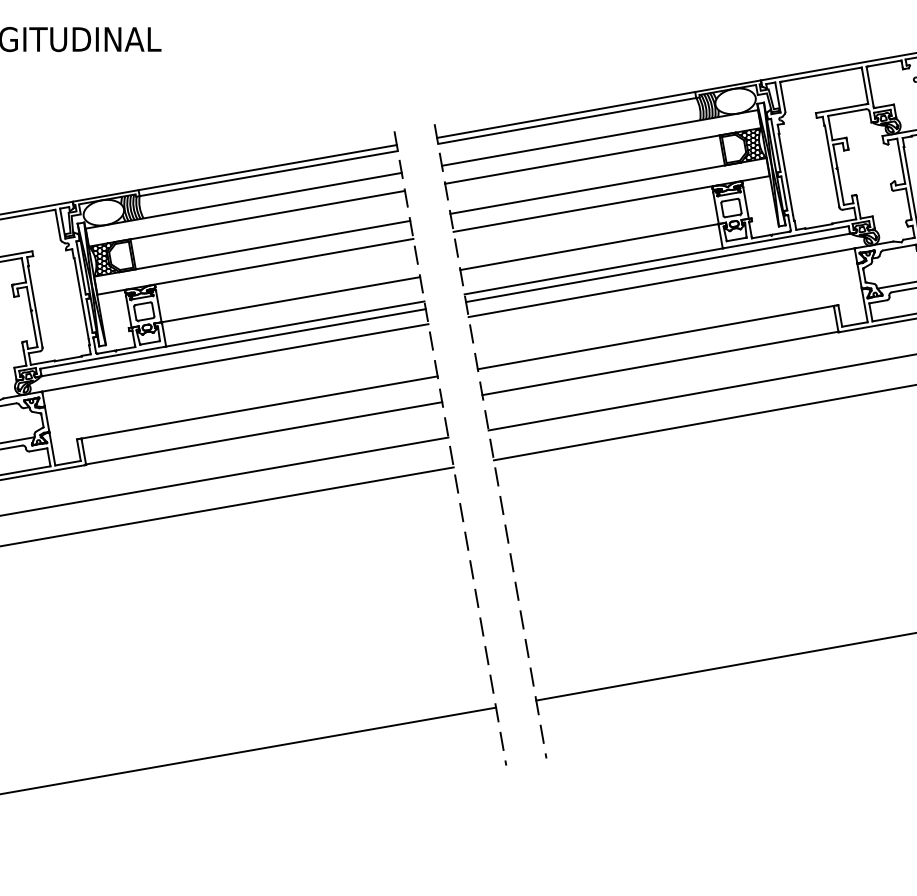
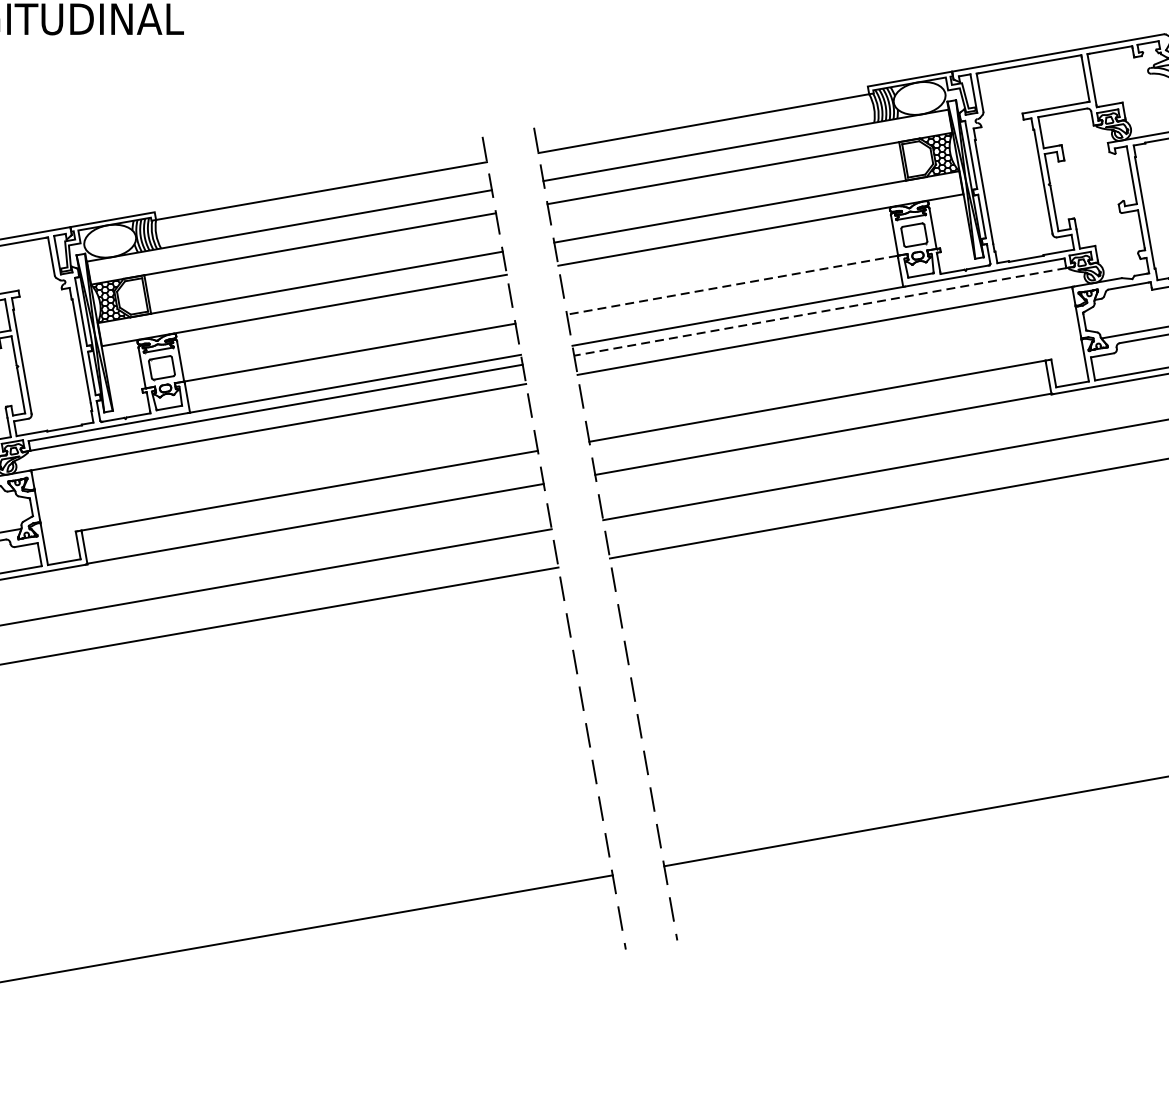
line: (566, 114) -> (702, 115), removed
line: (267, 167) -> (319, 183), removed
line: (588, 247) -> (731, 285), solid -> dashed
line: (657, 268) -> (819, 312), solid -> dashed

